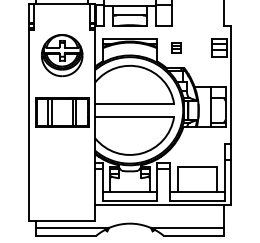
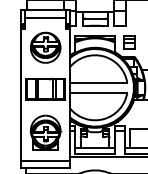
line: (61, 14) -> (45, 17), added
part: (176, 47) -> (129, 41), size x1.67
part: (62, 171) -> (45, 132), added
line: (61, 210) -> (45, 160), added

